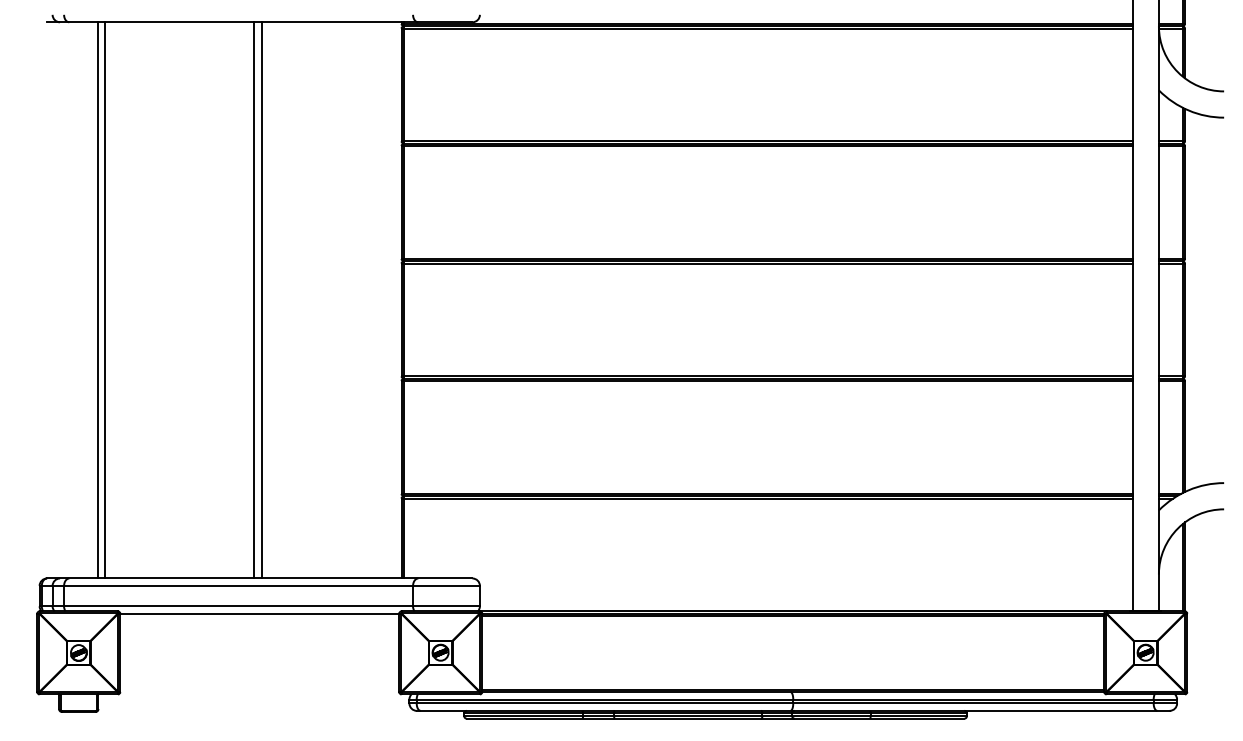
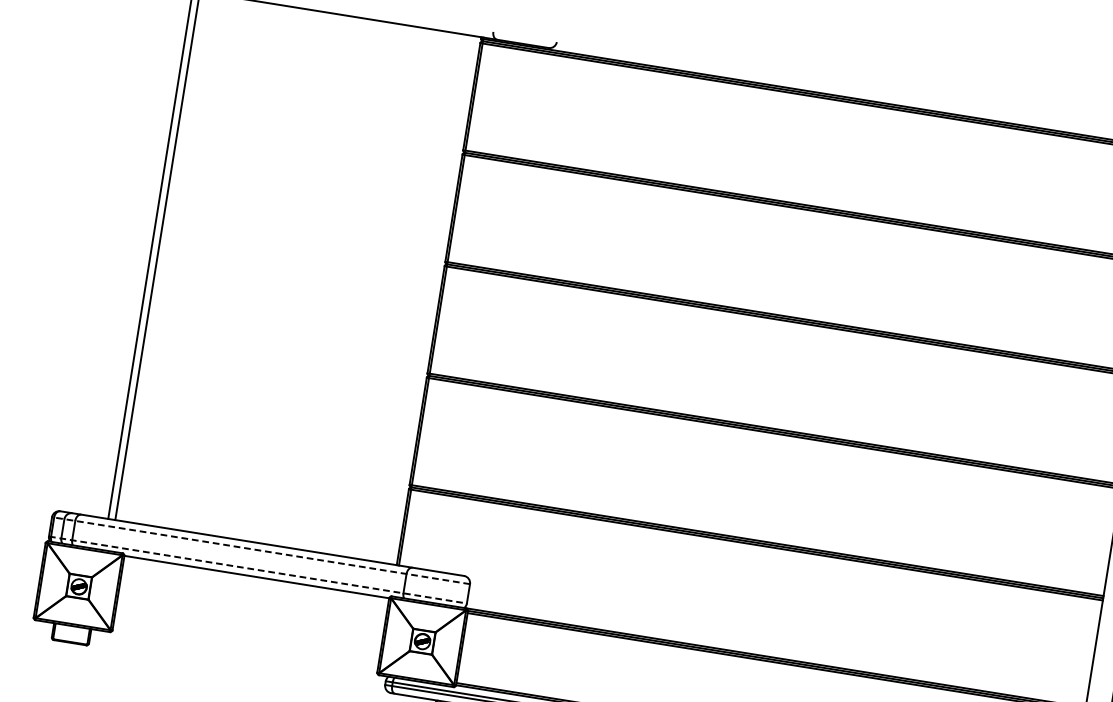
line: (254, 300) -> (299, 278), removed
line: (261, 300) -> (306, 280), removed
line: (259, 585) -> (260, 550), solid -> dashed
line: (260, 606) -> (258, 570), solid -> dashed

